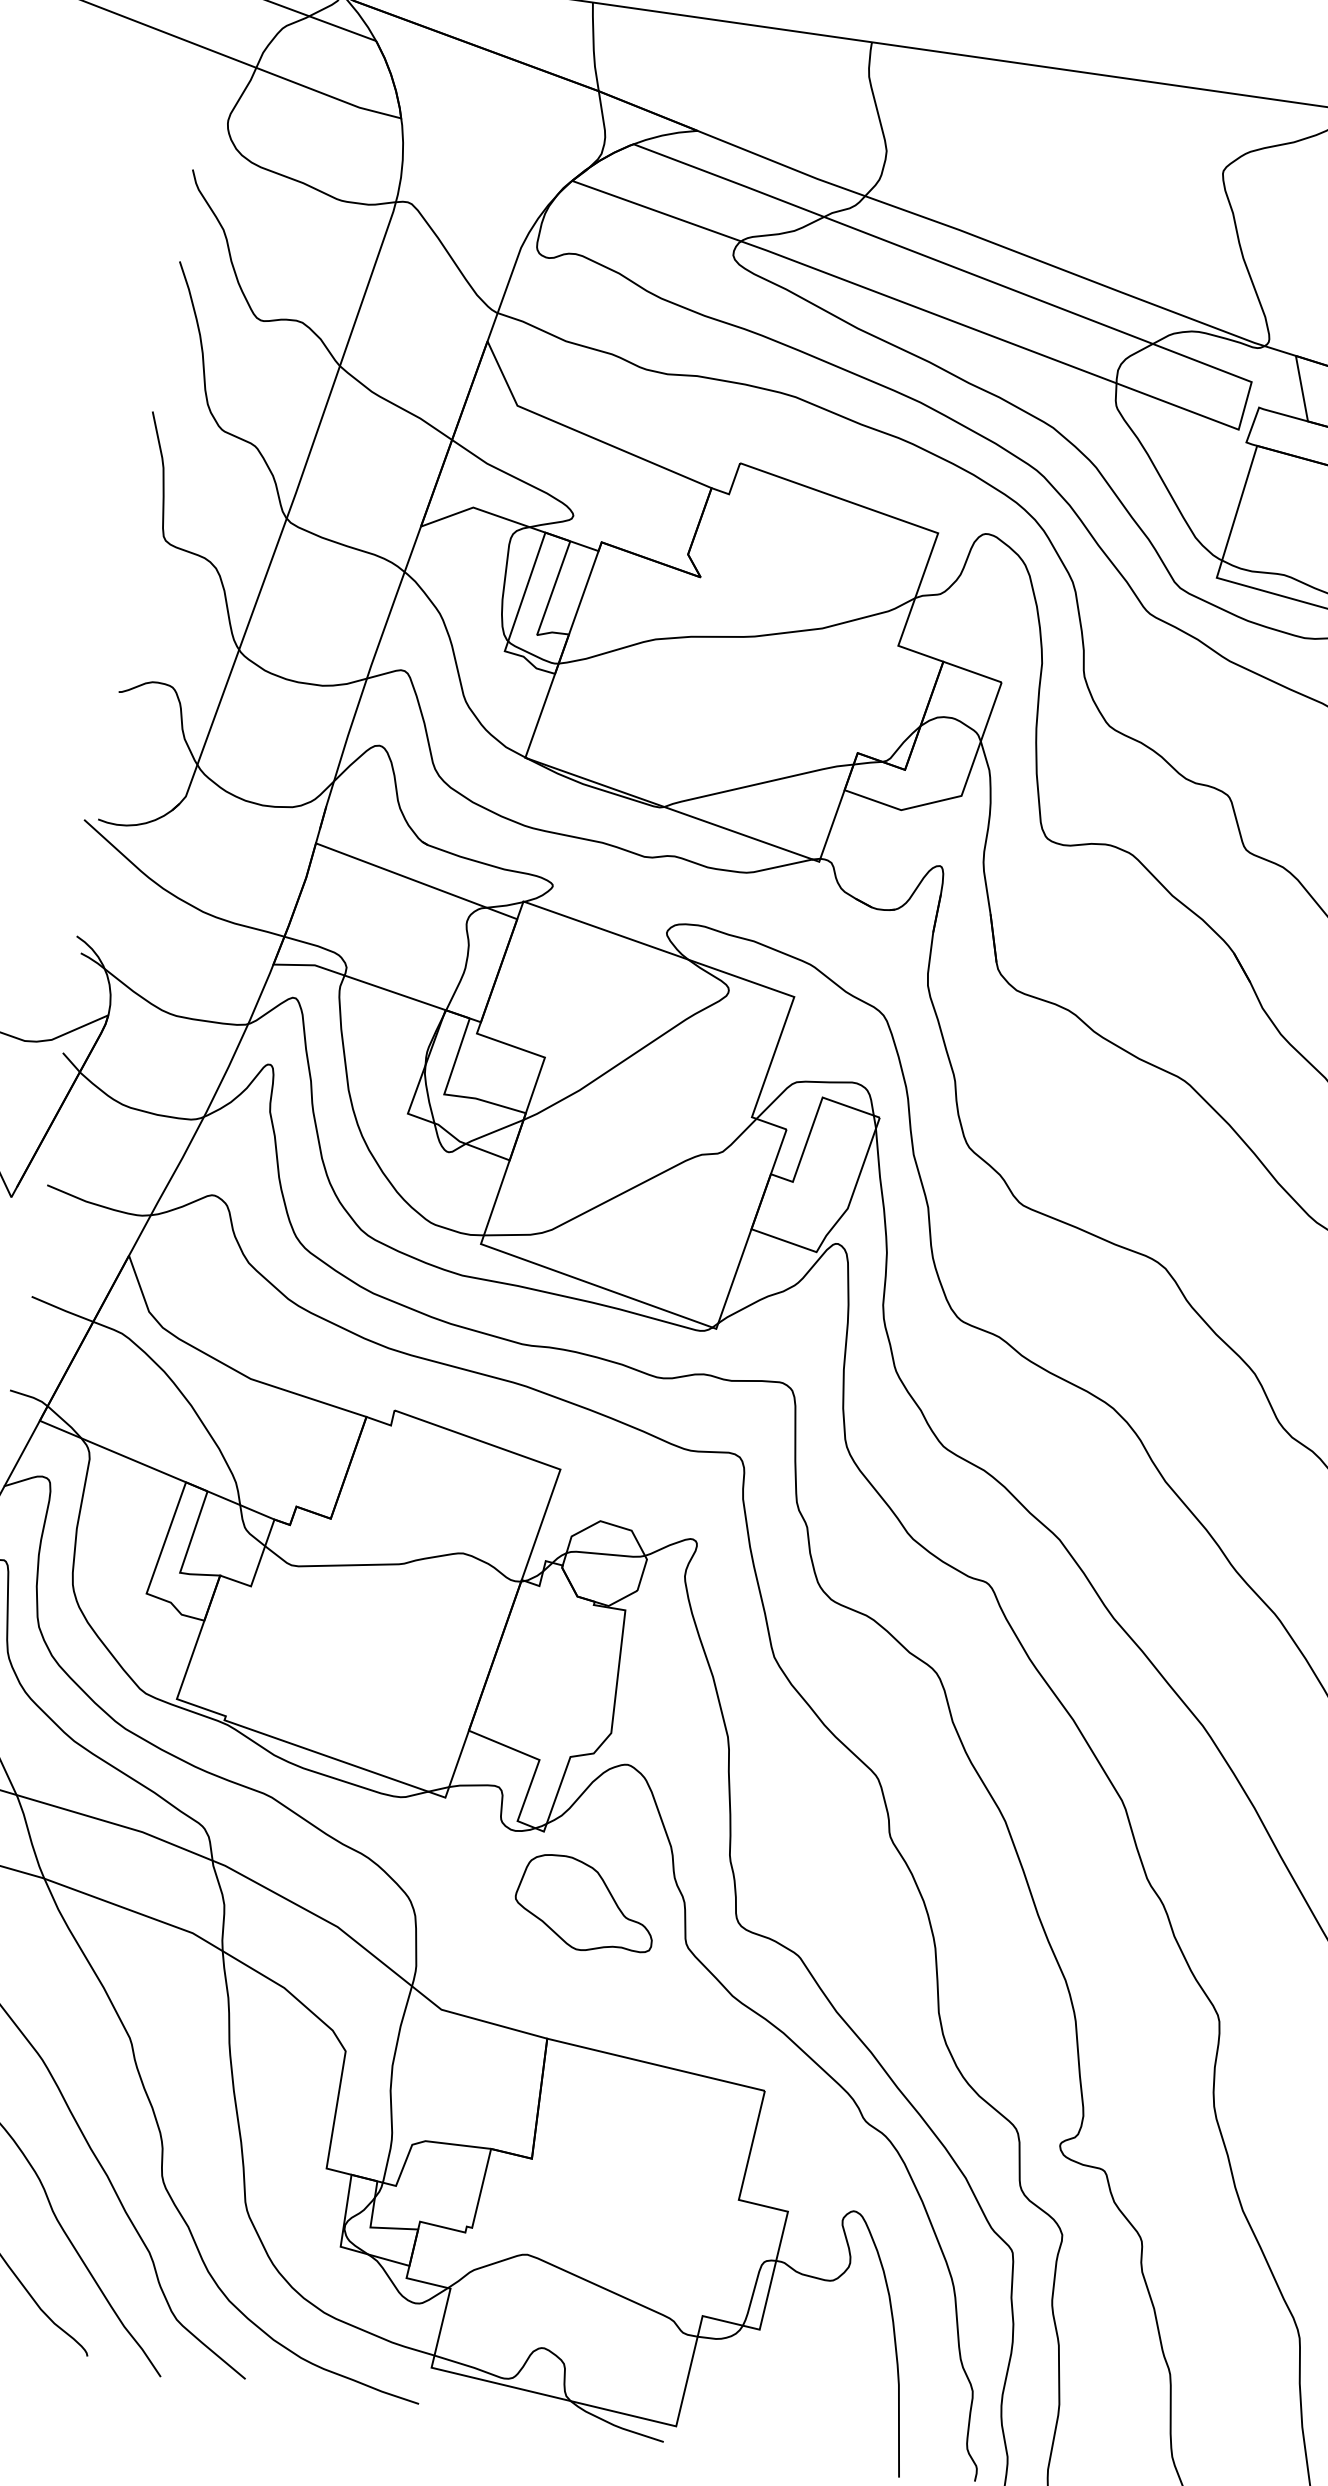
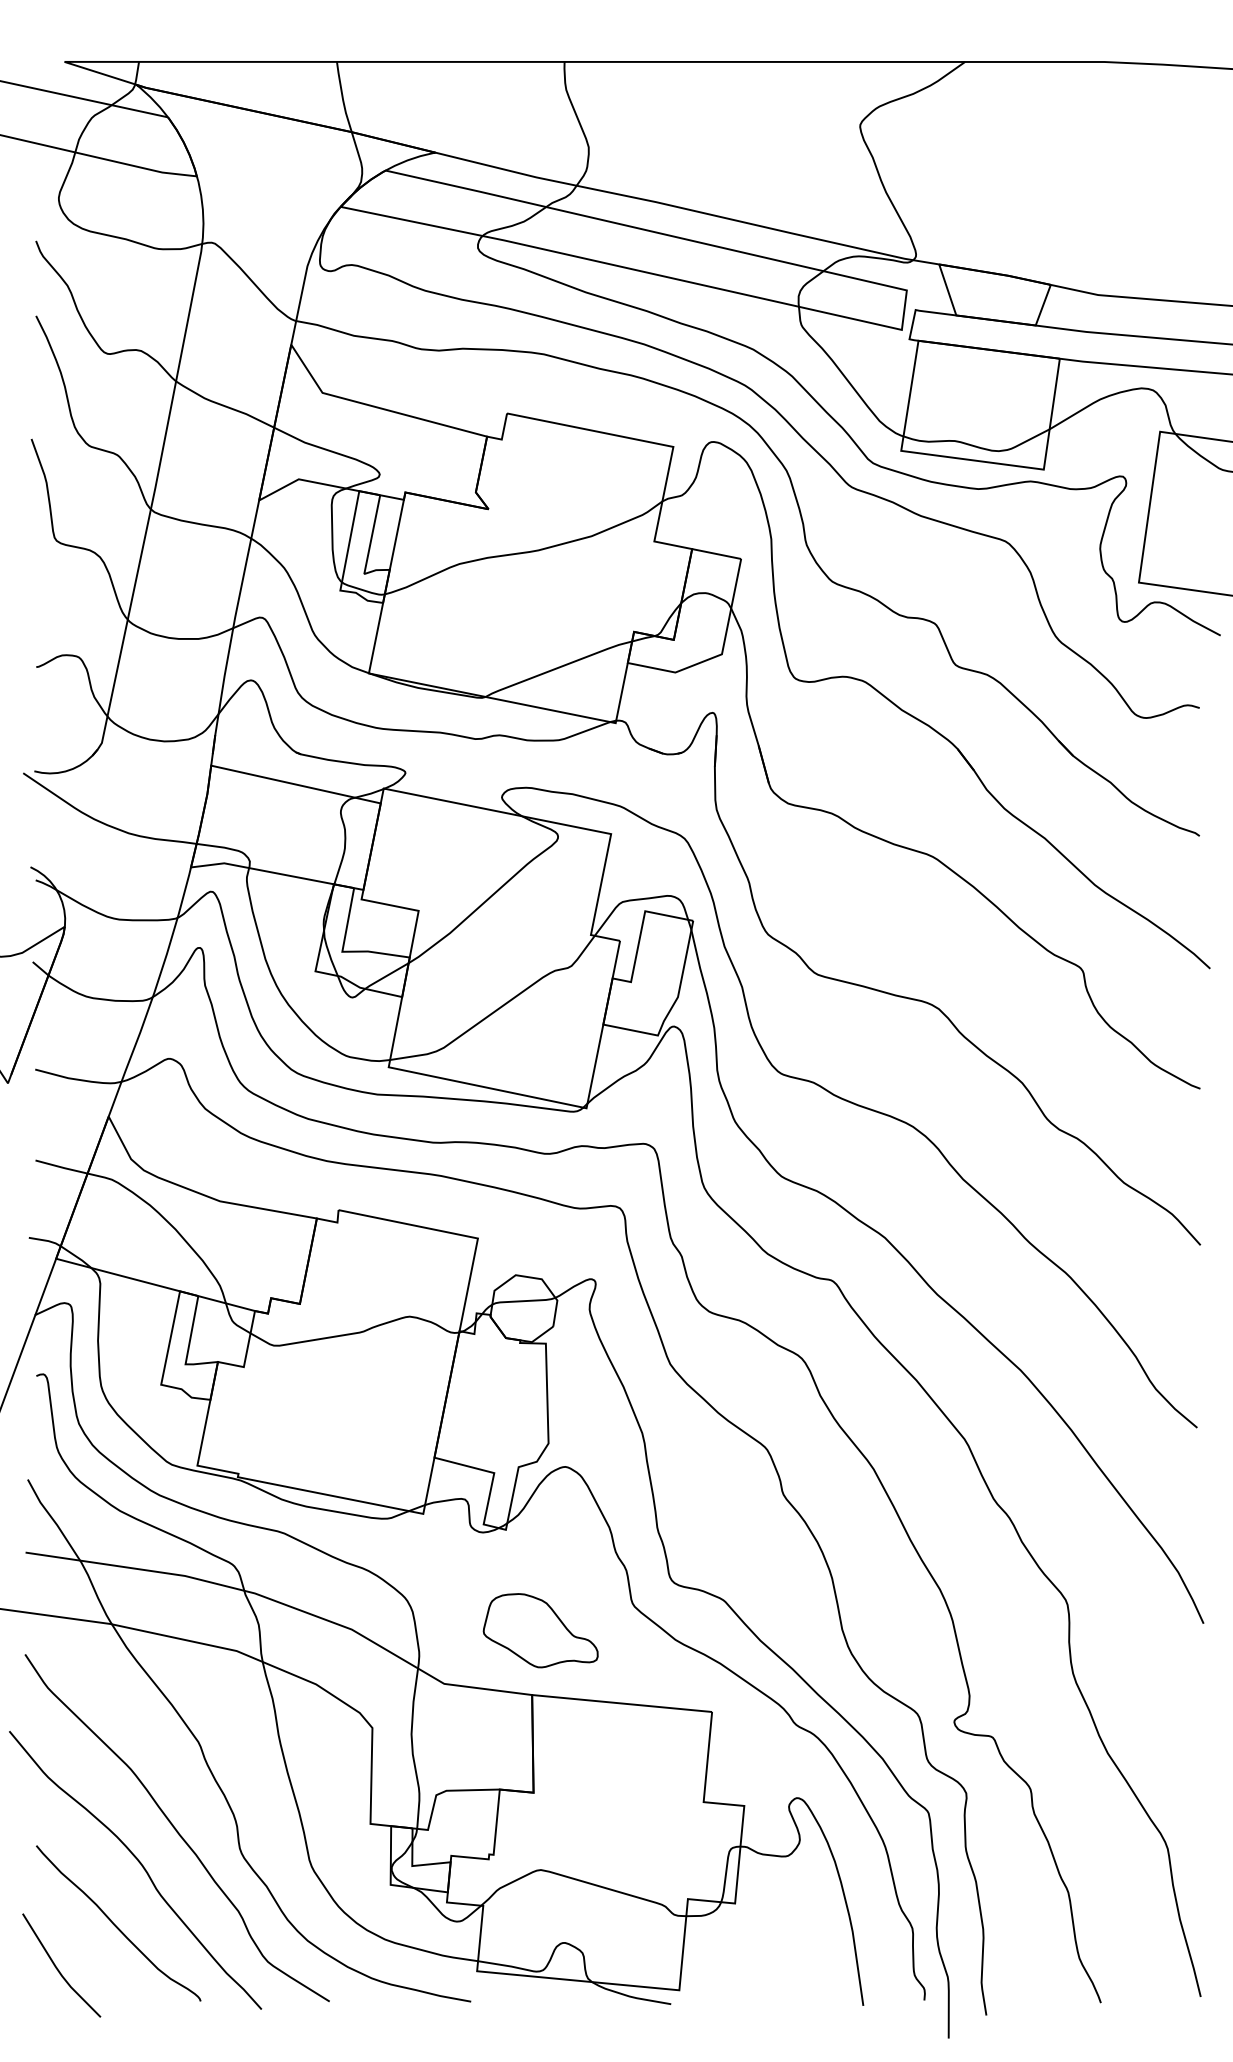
part: (585, 1904) -> (540, 1630), moved

